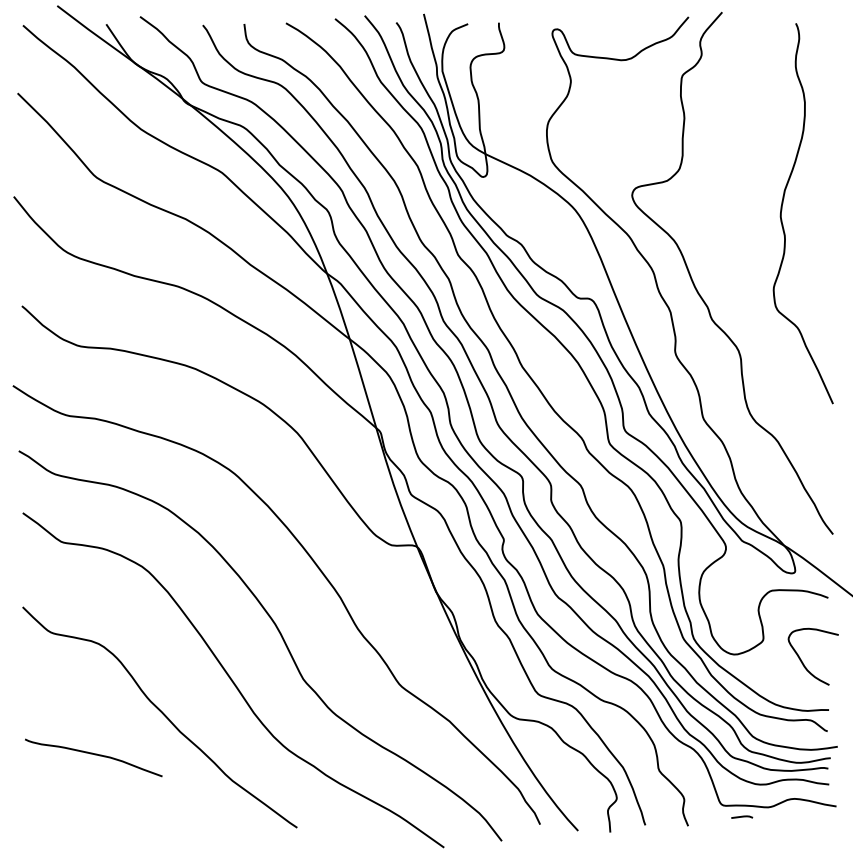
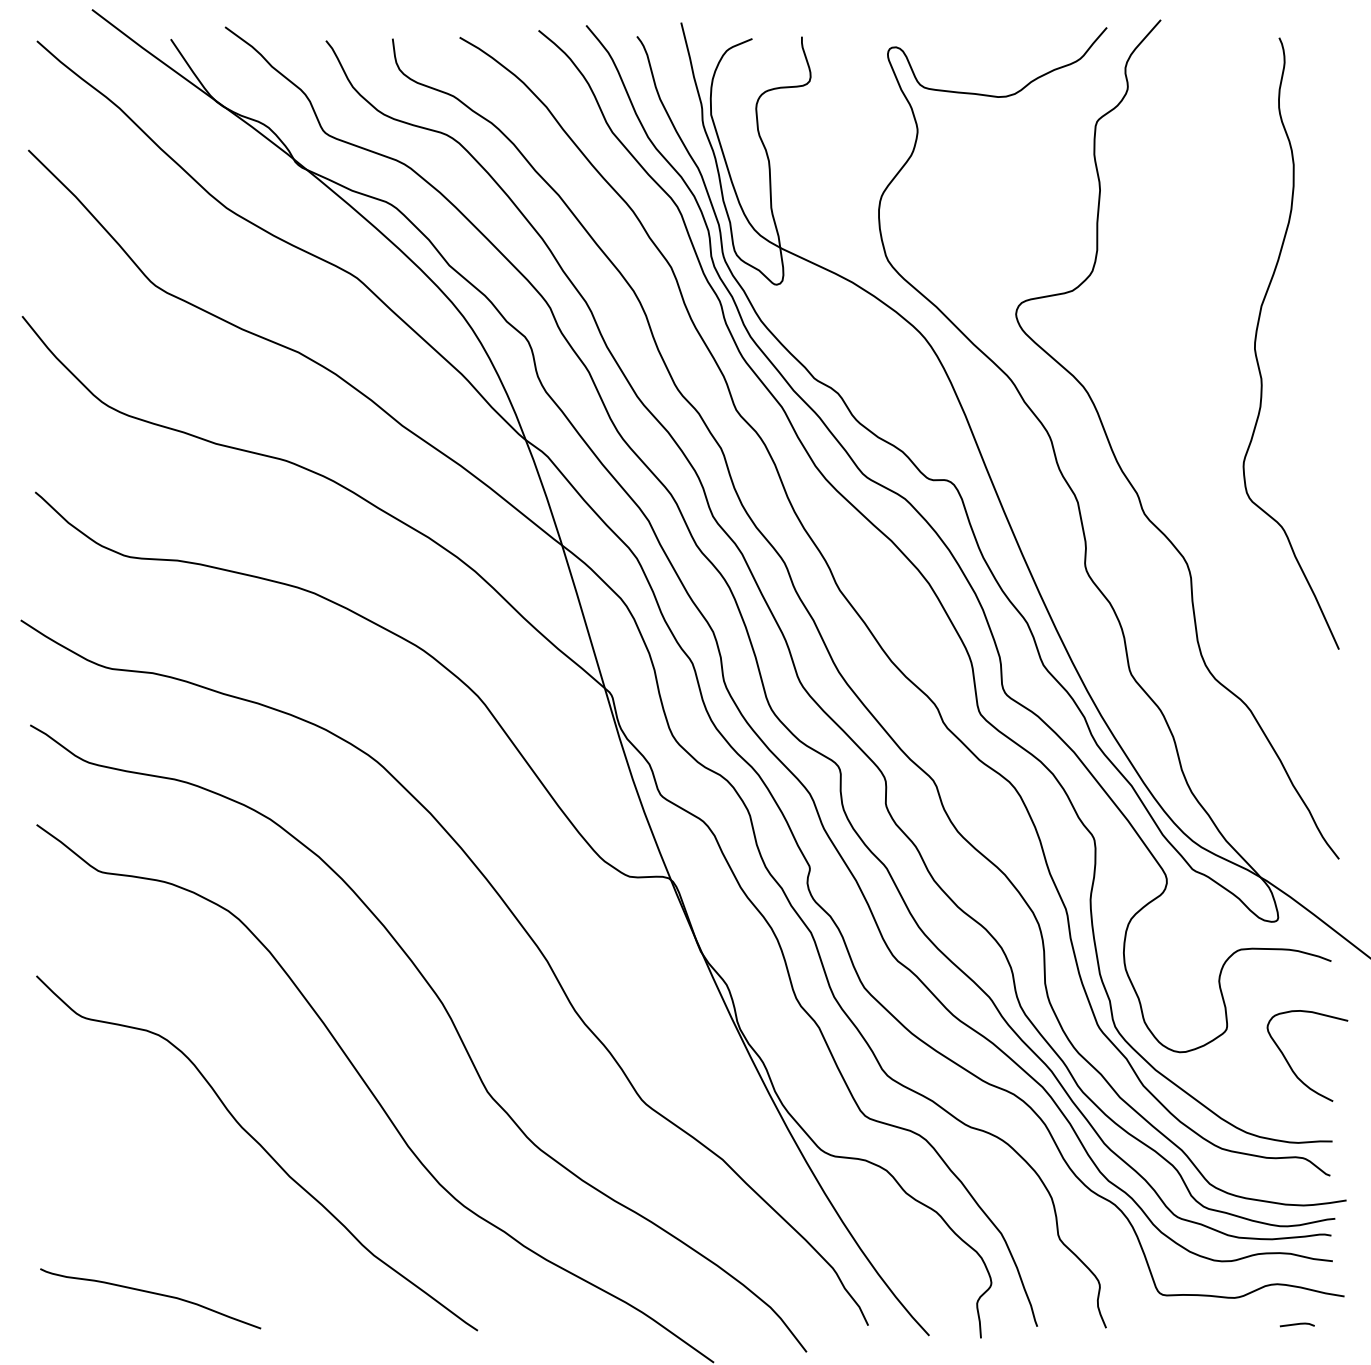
curve: (94, 755) -> (151, 1294), moved
line: (742, 816) -> (1297, 1323), moved

